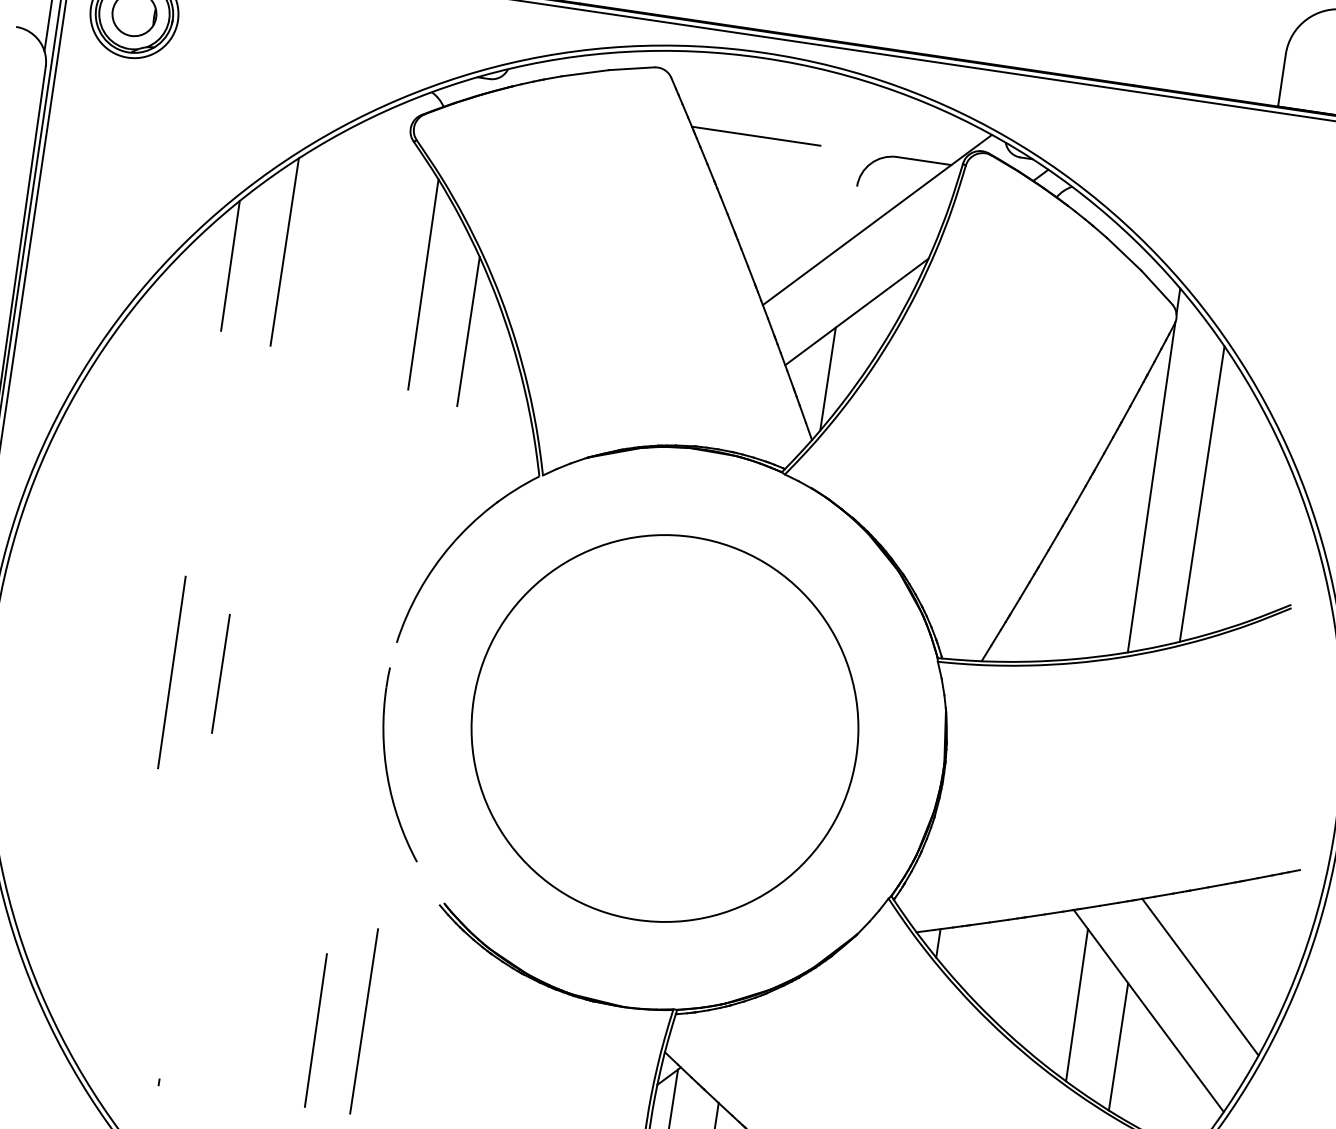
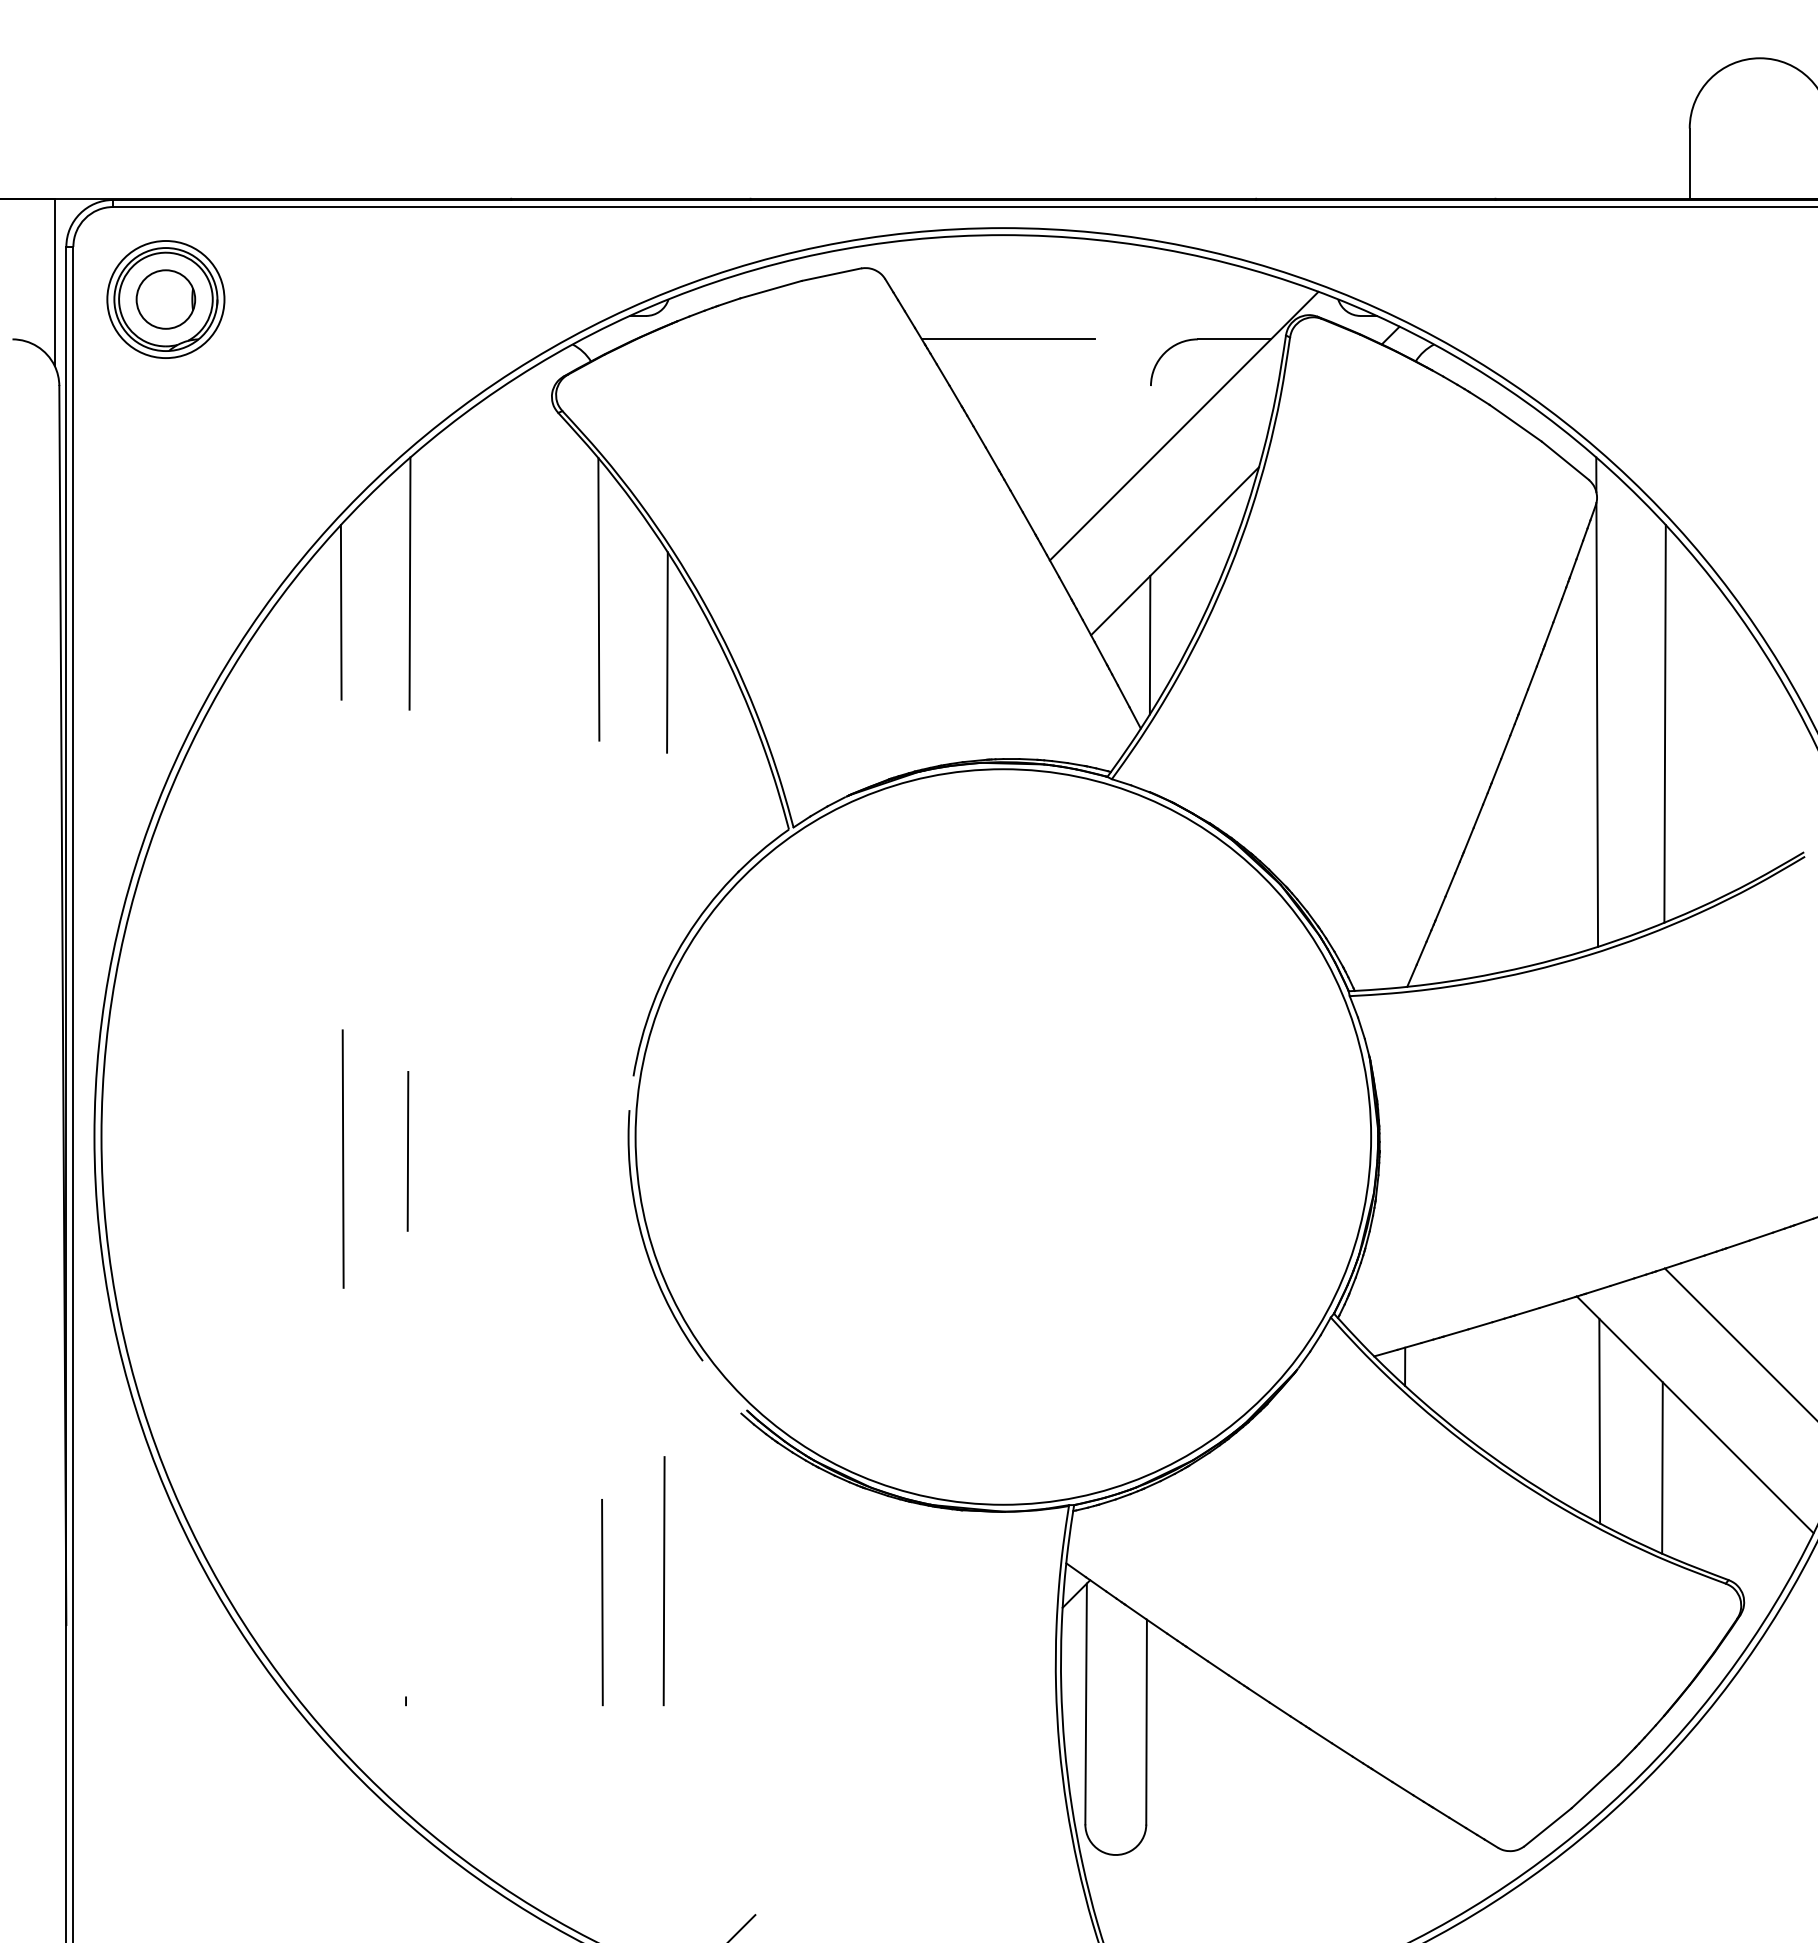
circle: (665, 728) -> (1003, 1136), size x1.43

